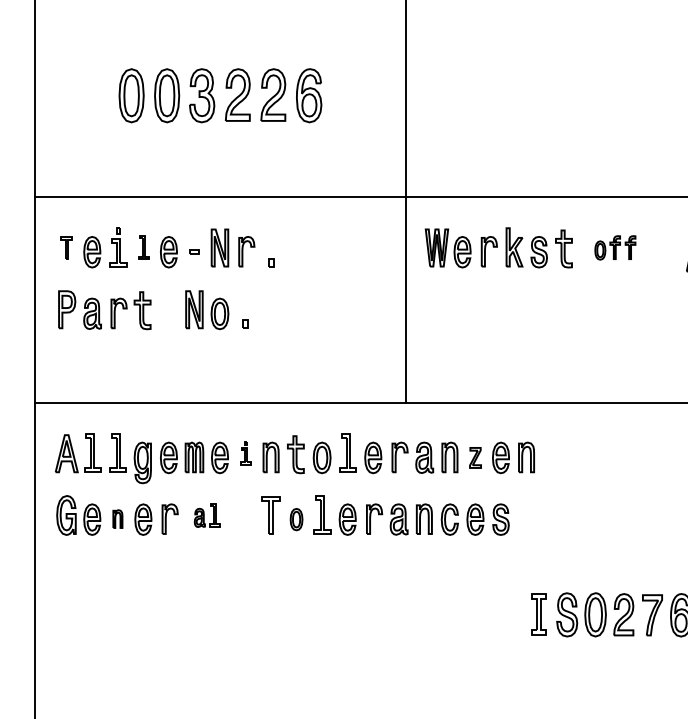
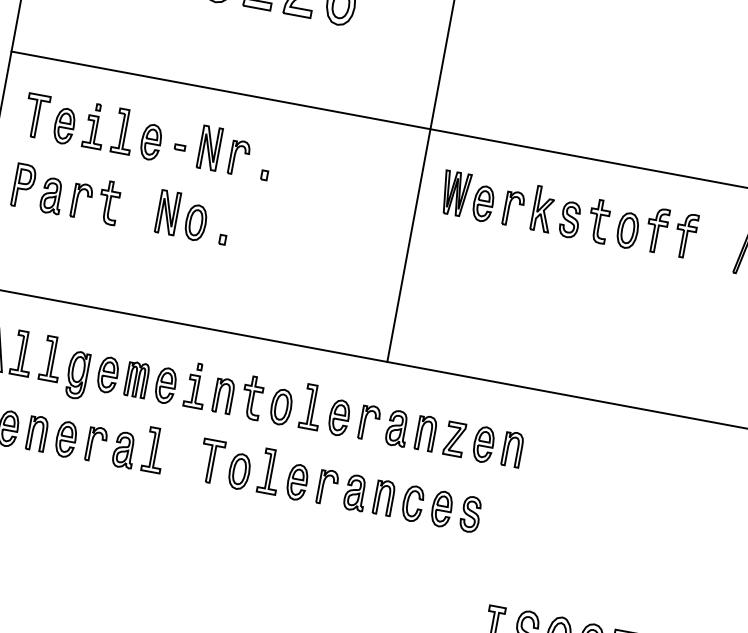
part: (143, 247) -> (123, 131), size x1.67
part: (615, 247) -> (657, 230), size x1.67
part: (66, 248) -> (36, 116), size x1.67
part: (245, 452) -> (195, 384), size x1.67
part: (475, 457) -> (455, 438), size x1.43
part: (207, 515) -> (139, 448), size x1.67
part: (117, 518) -> (37, 432), size x1.67
part: (296, 519) -> (239, 471), size x1.43

